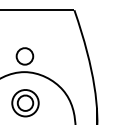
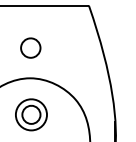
part: (24, 56) -> (30, 48), moved

